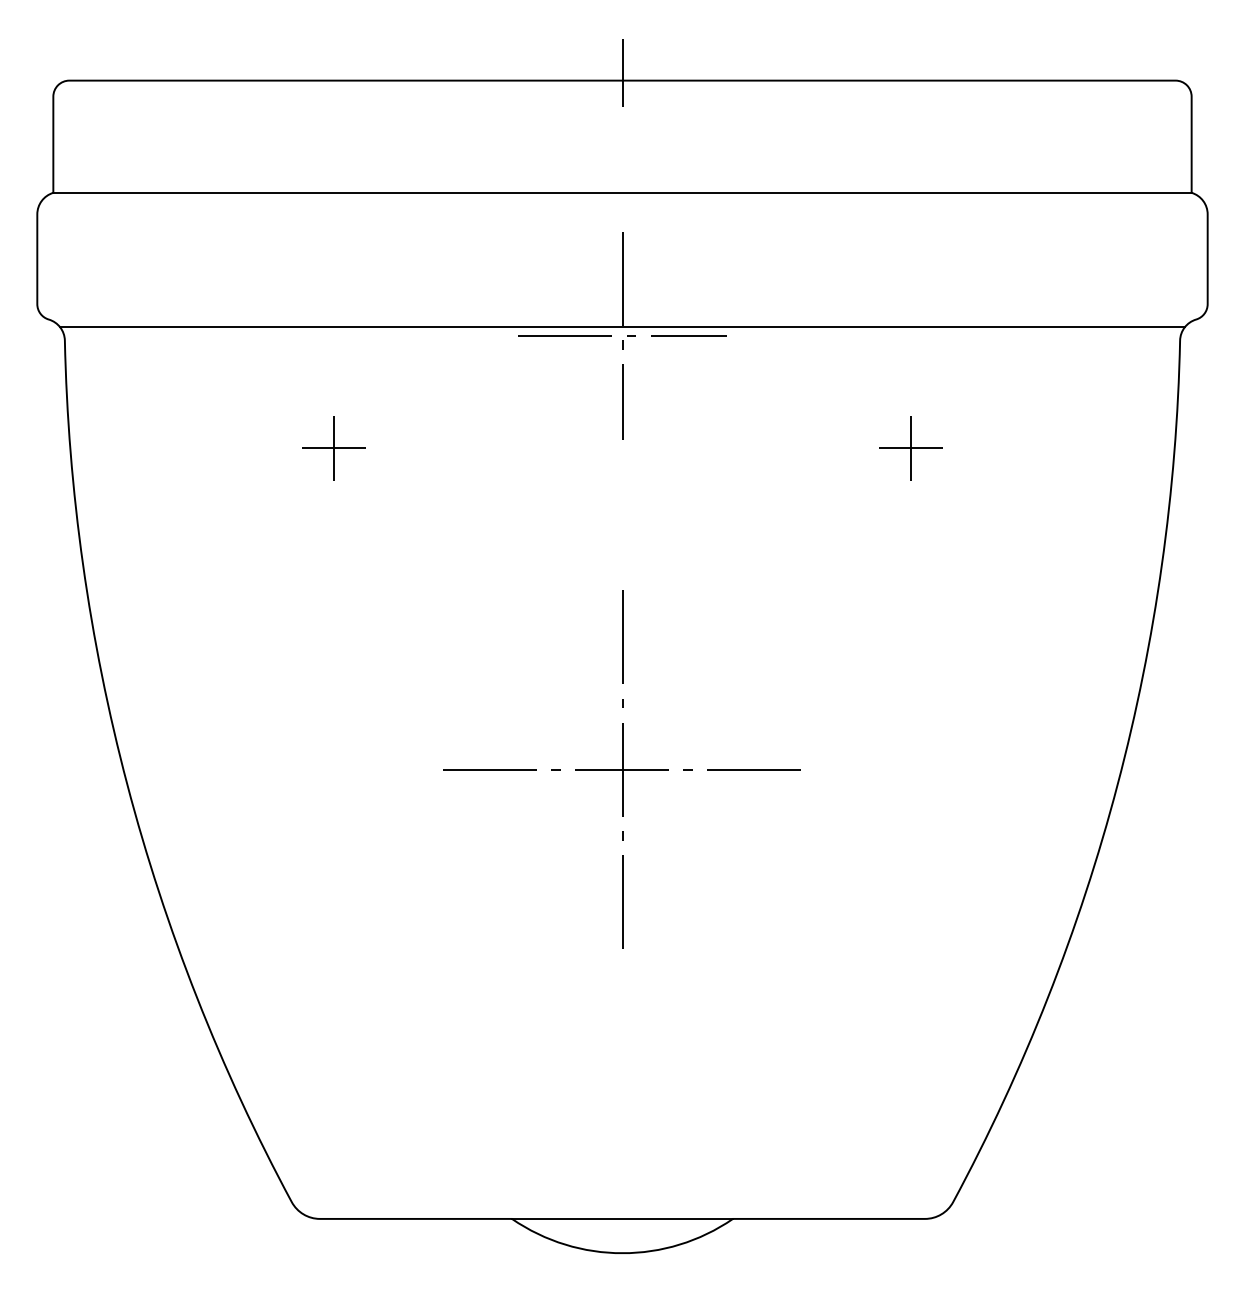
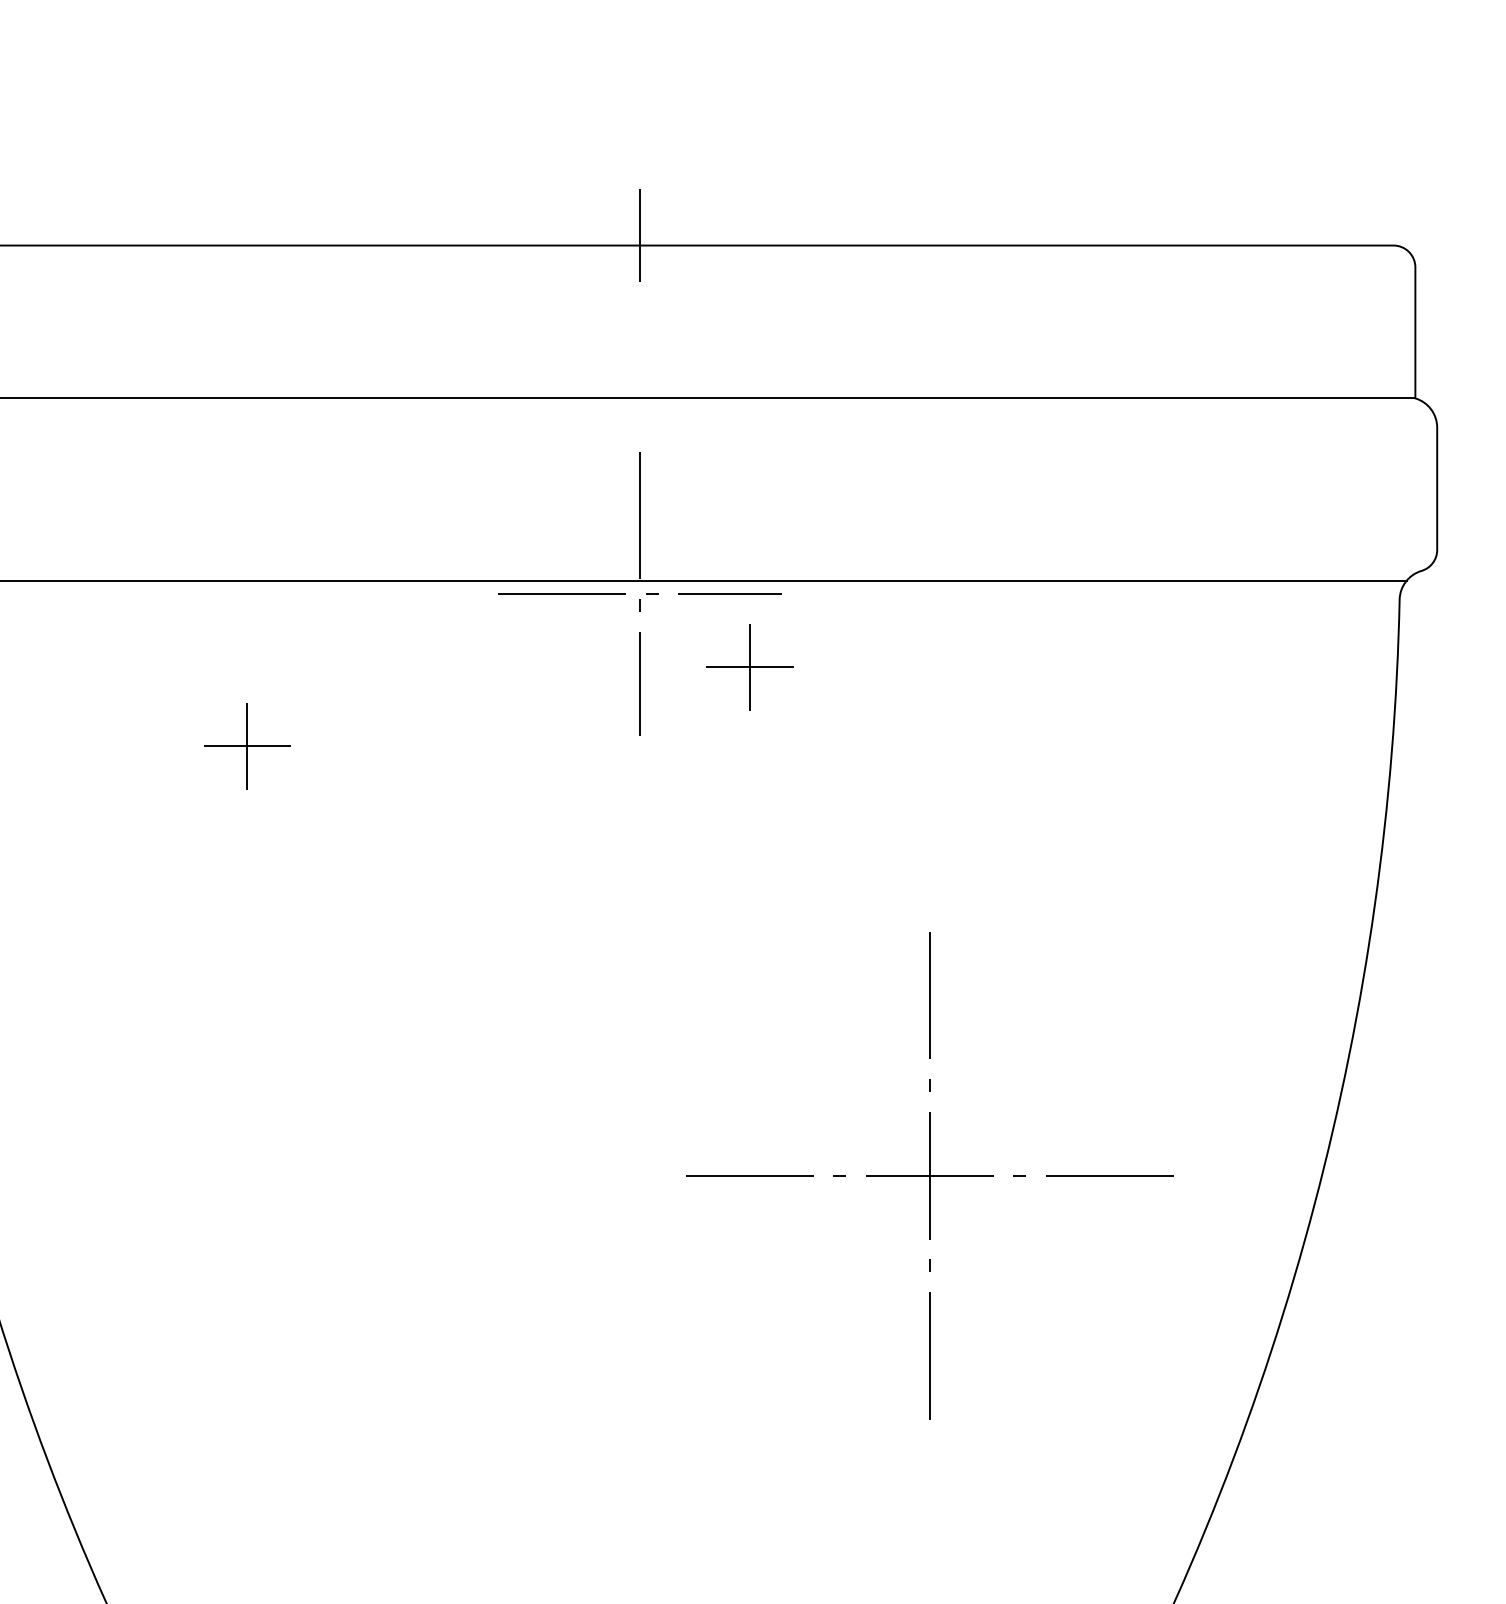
part: (910, 448) -> (749, 667), moved
part: (621, 769) -> (928, 1175), moved

